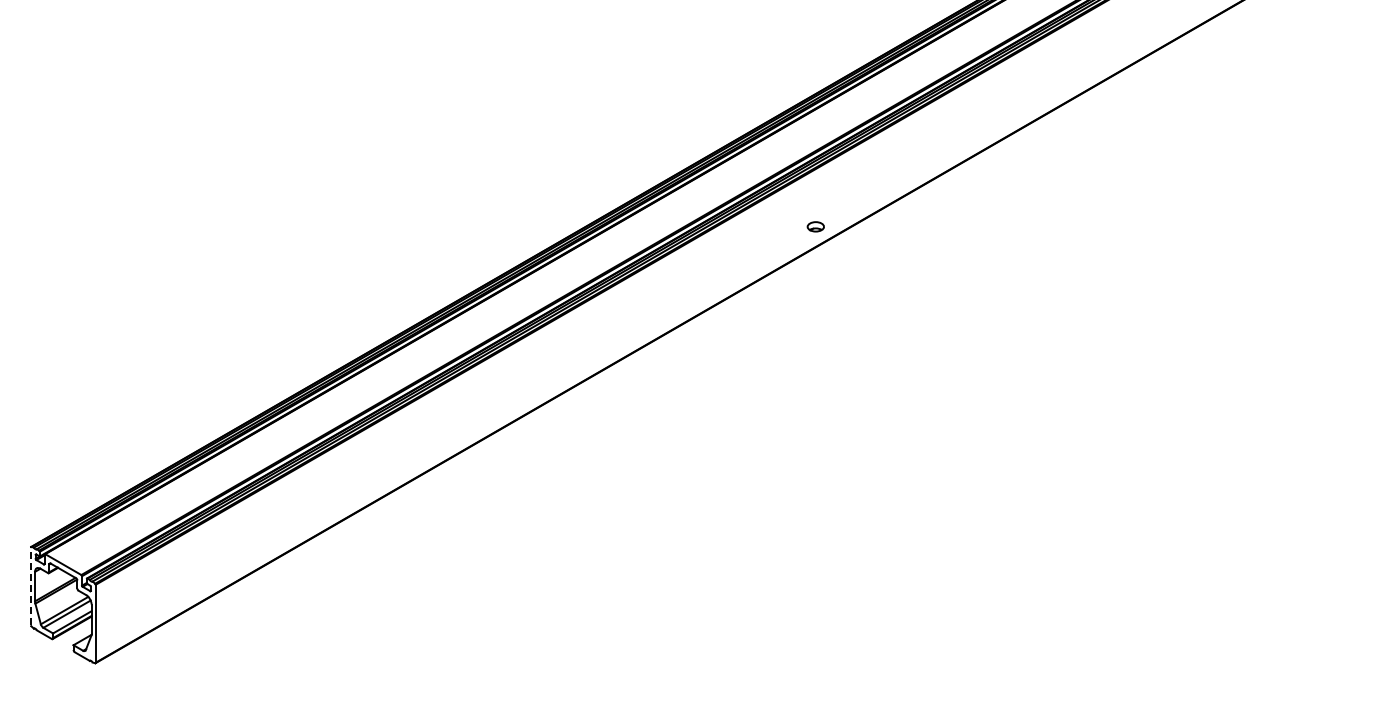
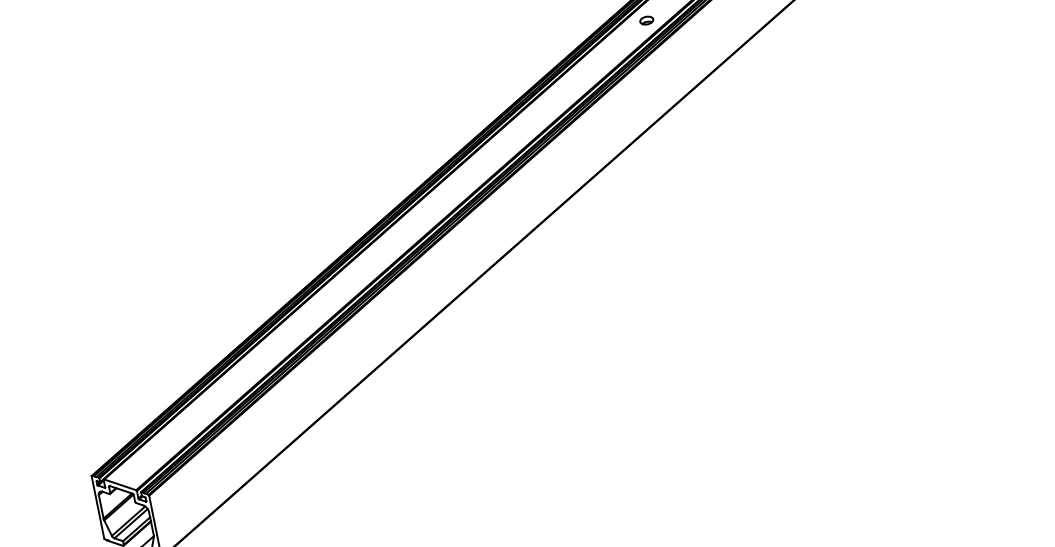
part: (815, 226) -> (646, 20), moved
line: (30, 586) -> (97, 507), dashed -> solid

